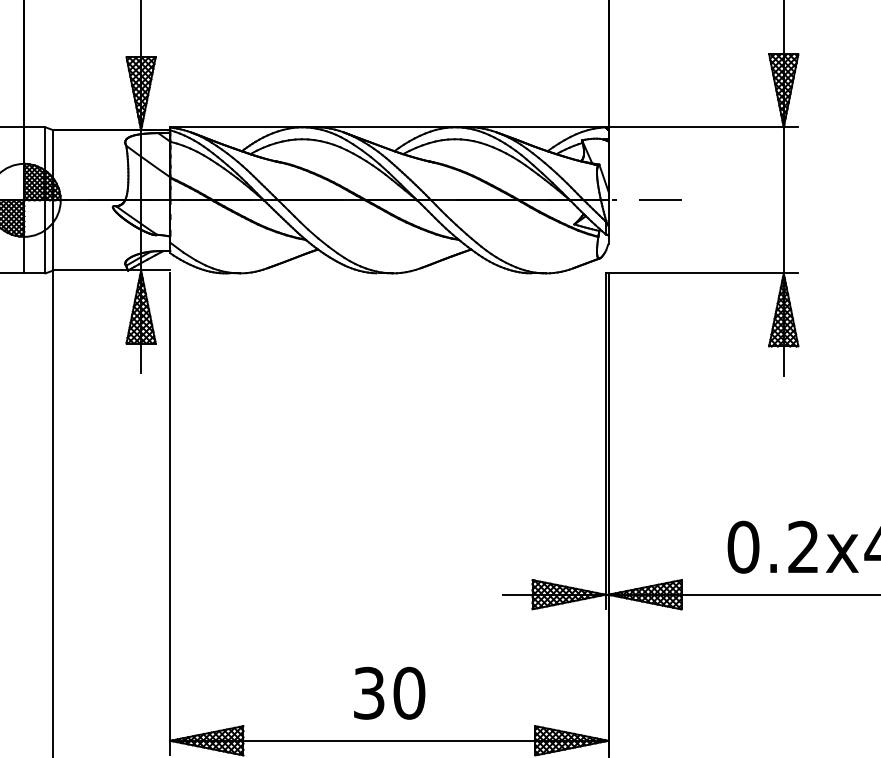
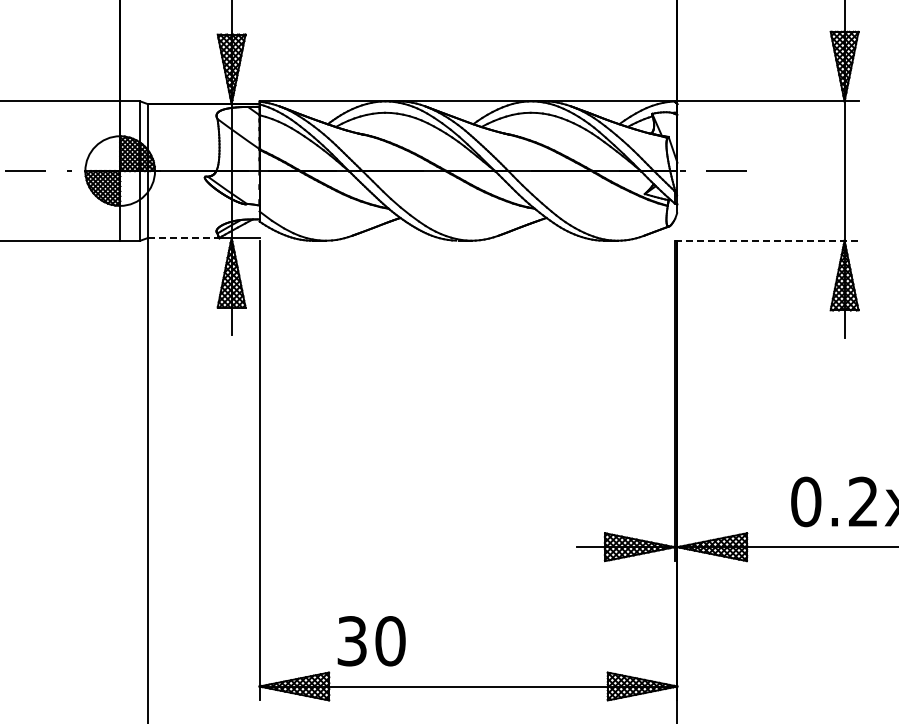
line: (90, 270) -> (183, 237), solid -> dashed
line: (701, 273) -> (766, 240), solid -> dashed
text: (389, 693) -> (371, 641), moved

